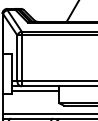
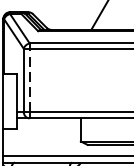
line: (21, 57) -> (29, 78), solid -> dashed
line: (35, 91) -> (48, 125), removed

